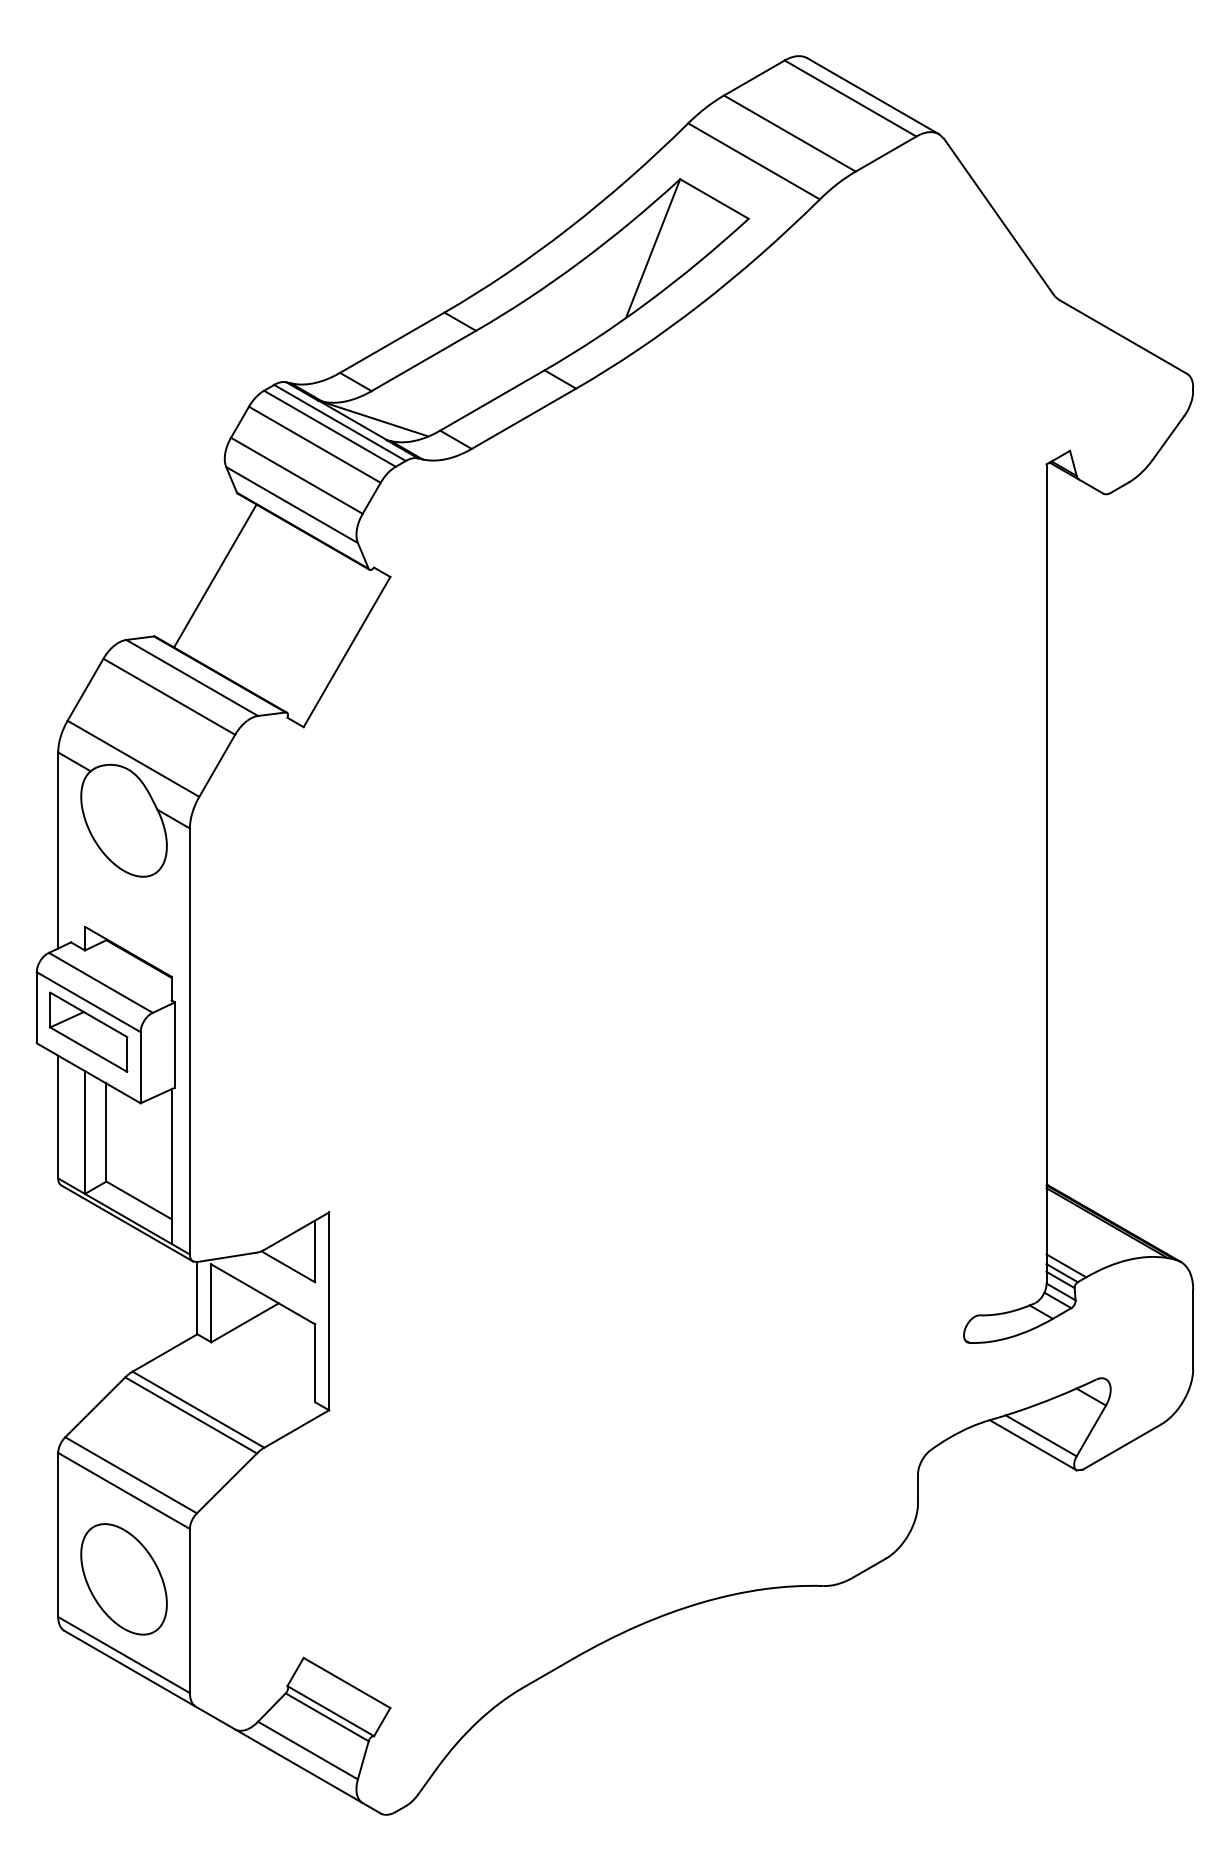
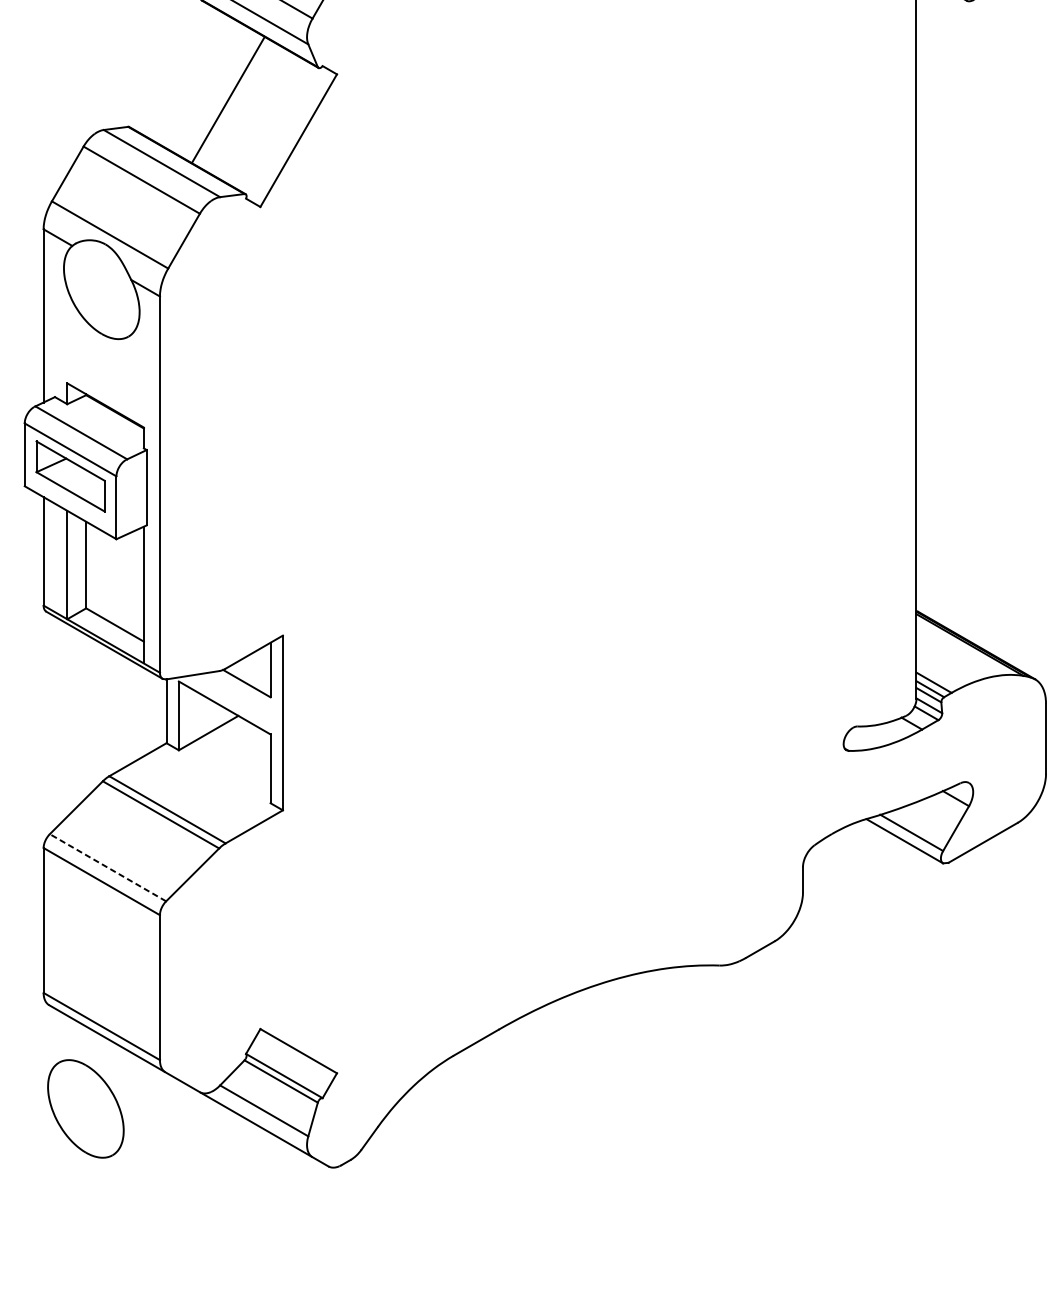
line: (215, 575) -> (228, 99), moved
line: (130, 1475) -> (107, 867), solid -> dashed
part: (123, 1579) -> (85, 1109), moved

